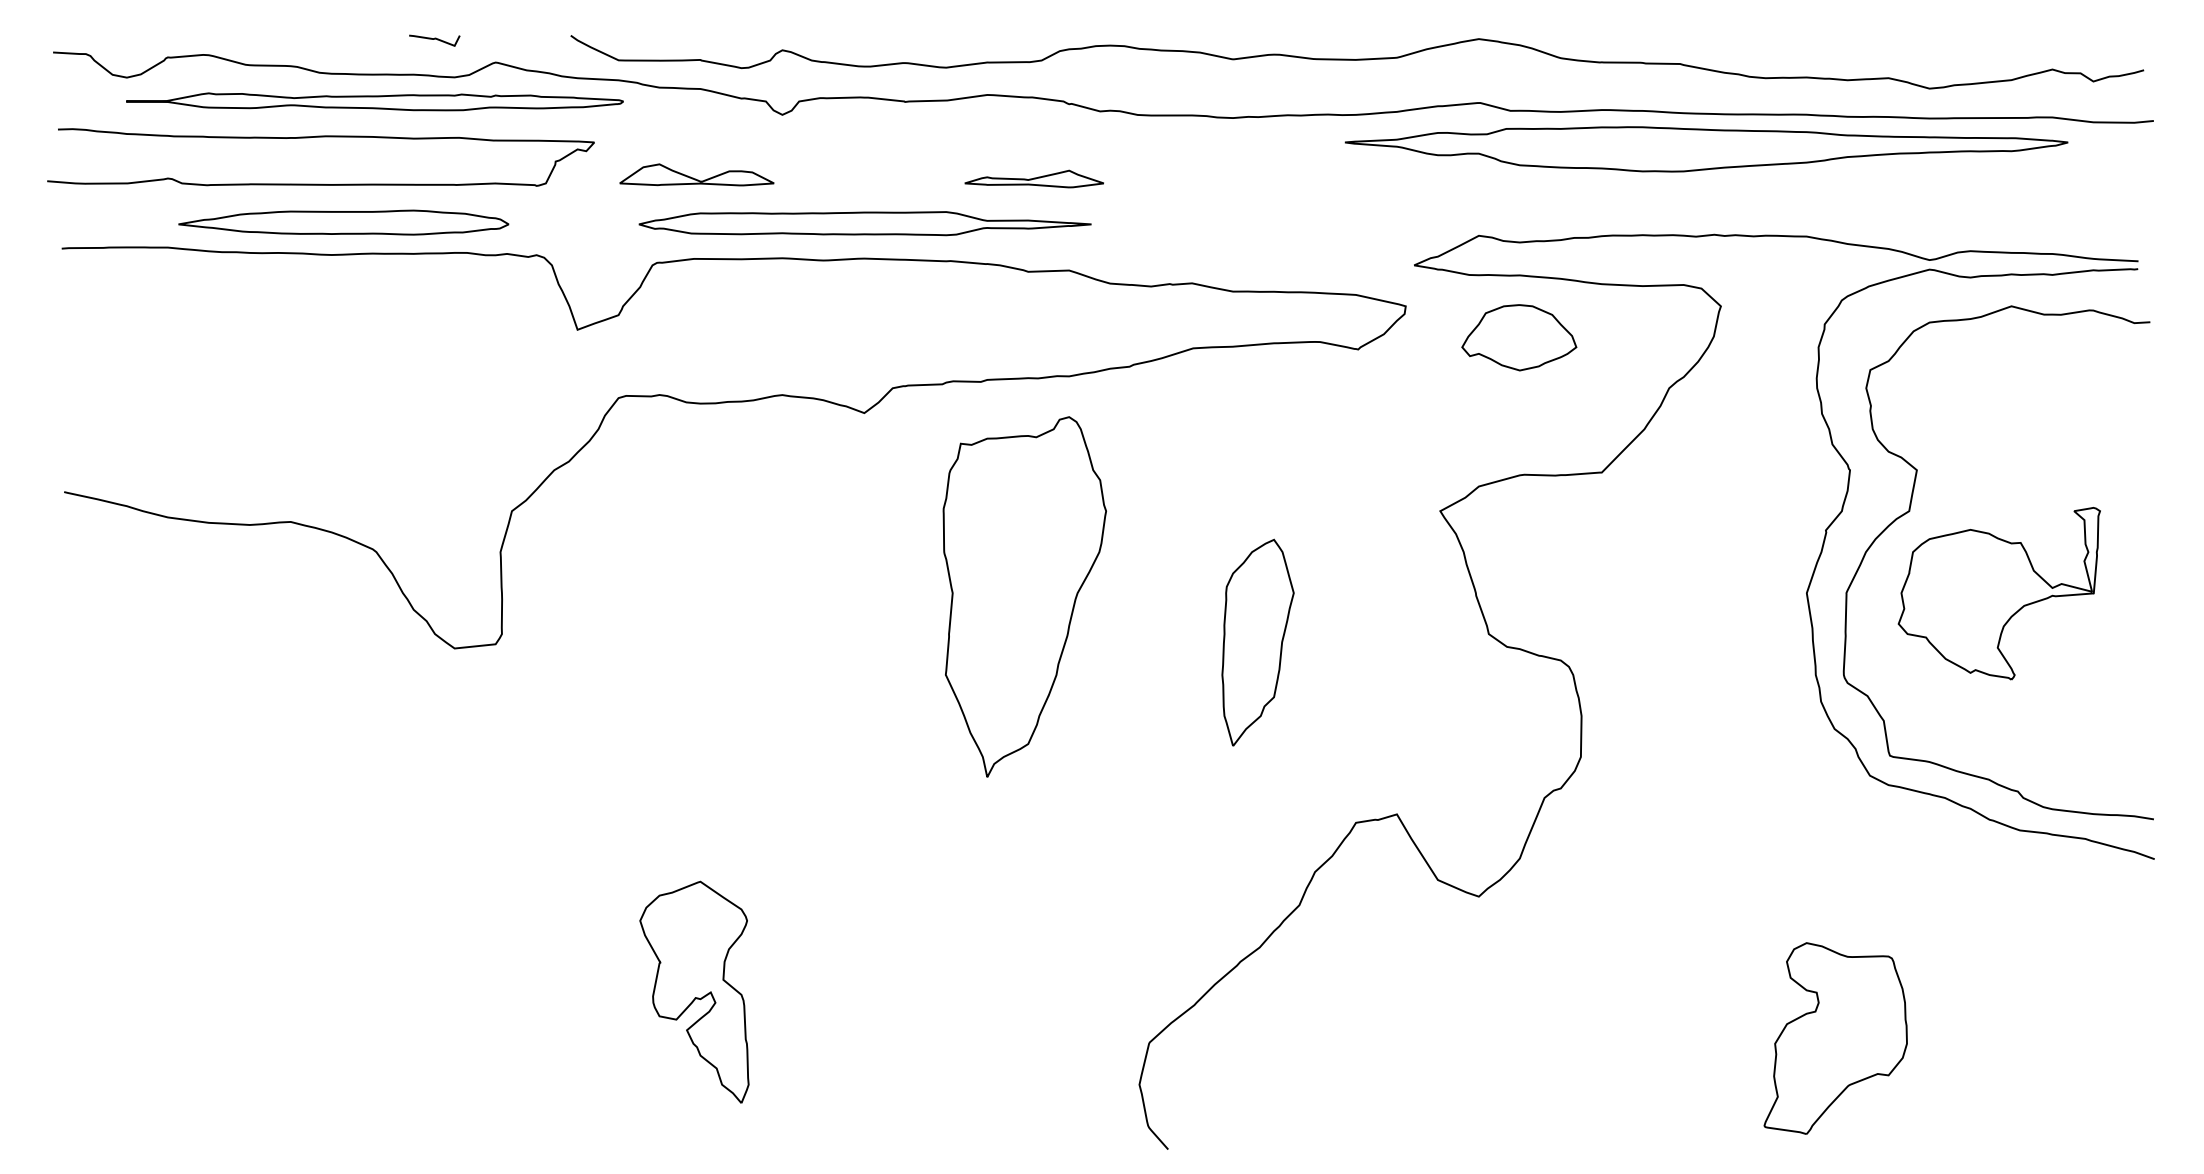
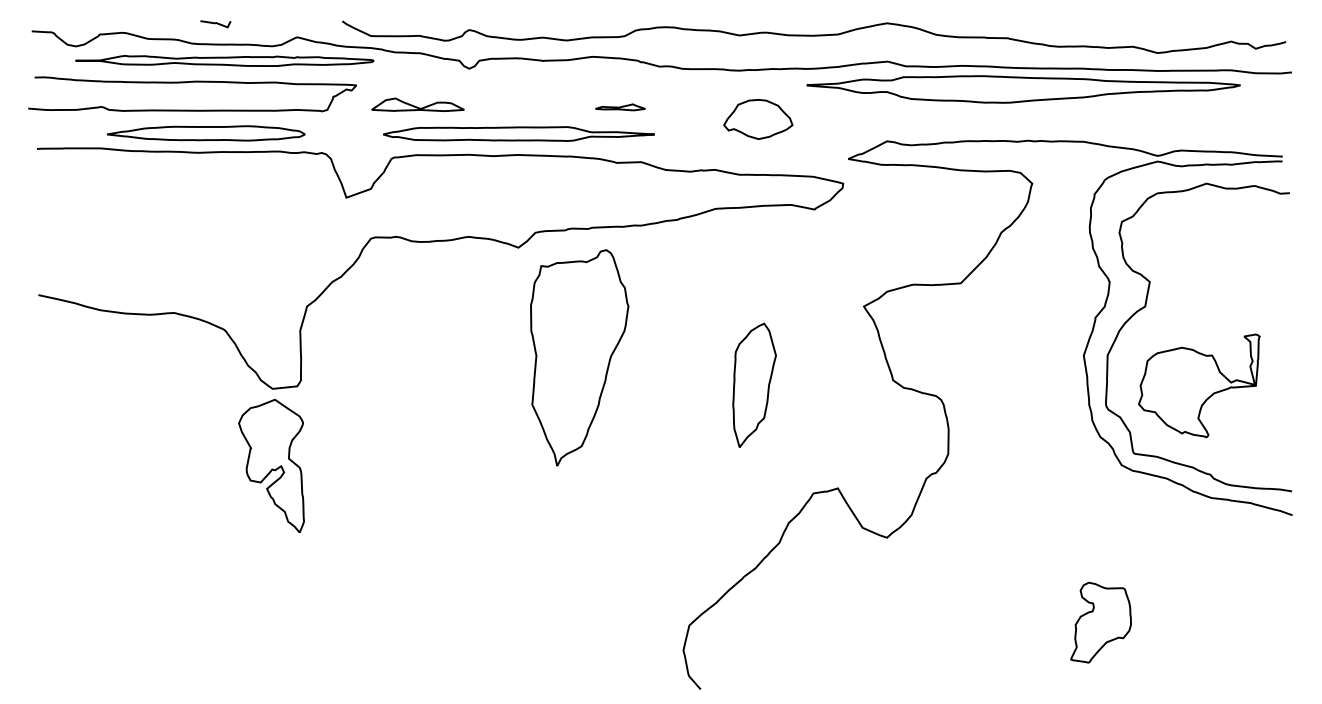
curve: (434, 41) -> (215, 24), moved
part: (1034, 179) -> (620, 107), size x0.6
part: (1519, 337) -> (758, 119), moved
part: (1999, 592) -> (1199, 385), moved
part: (1024, 596) -> (579, 357), moved
part: (694, 991) -> (271, 465), moved
part: (1834, 1037) -> (1100, 622), size x0.7

